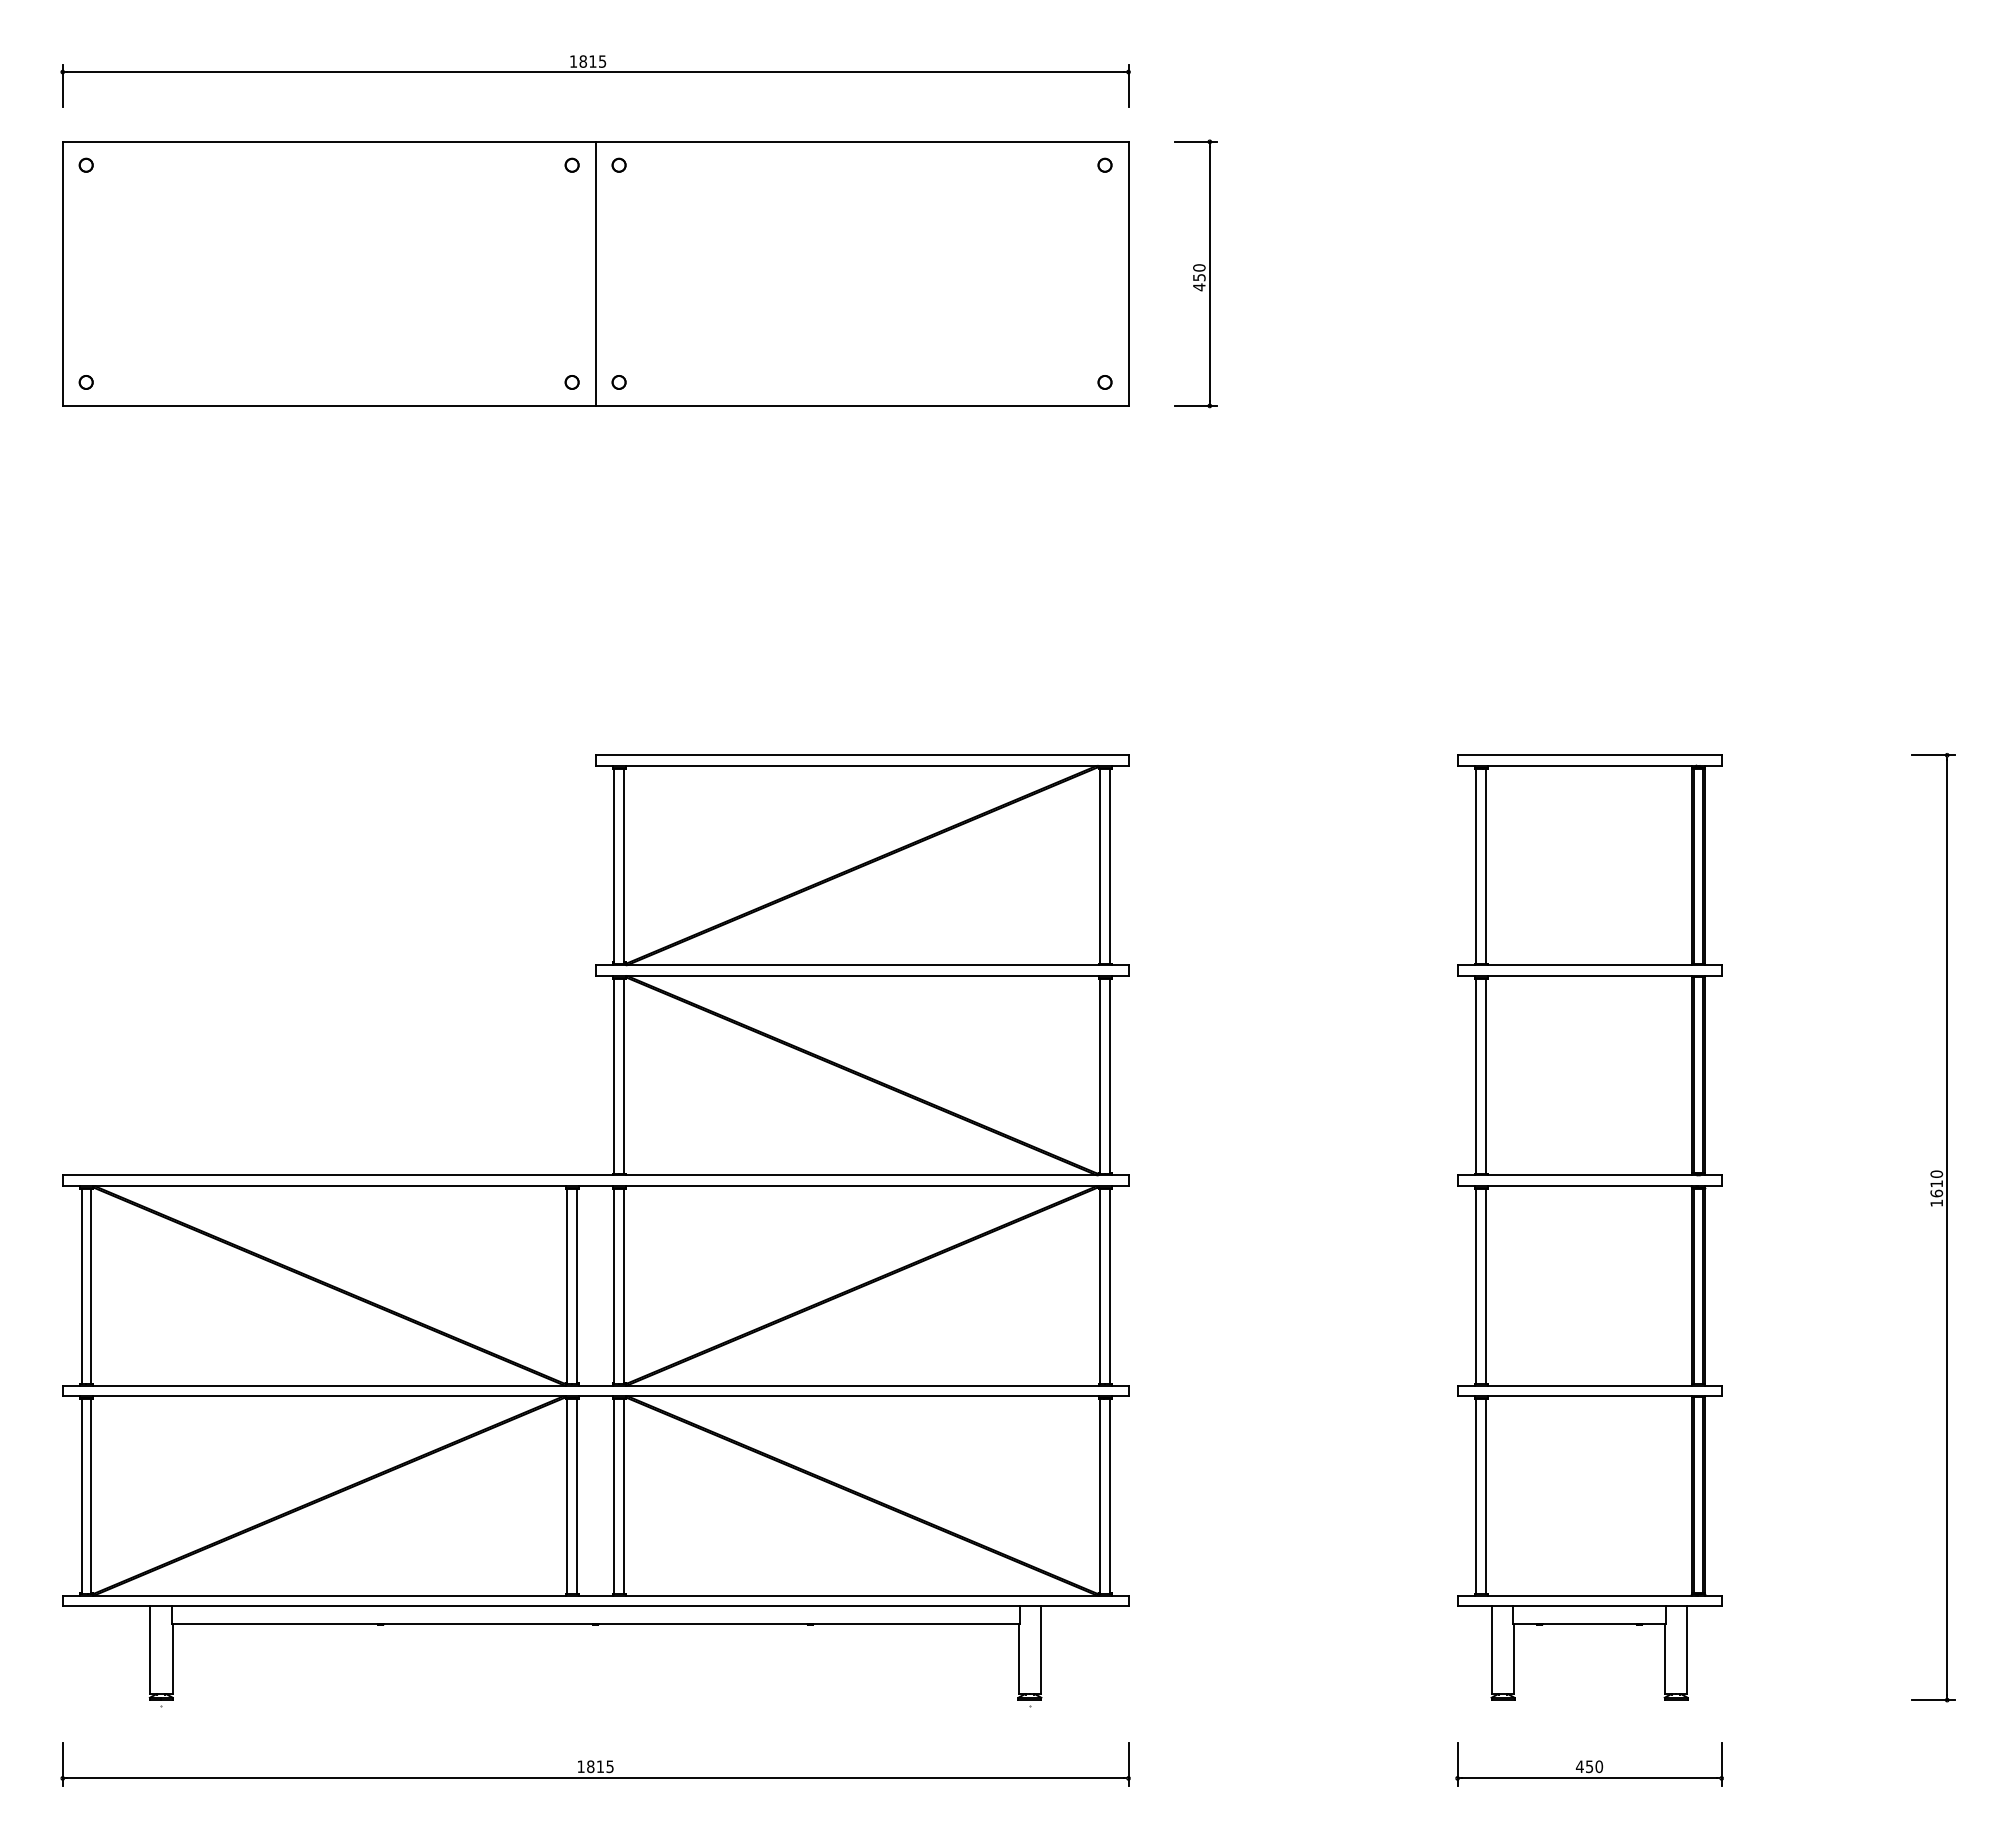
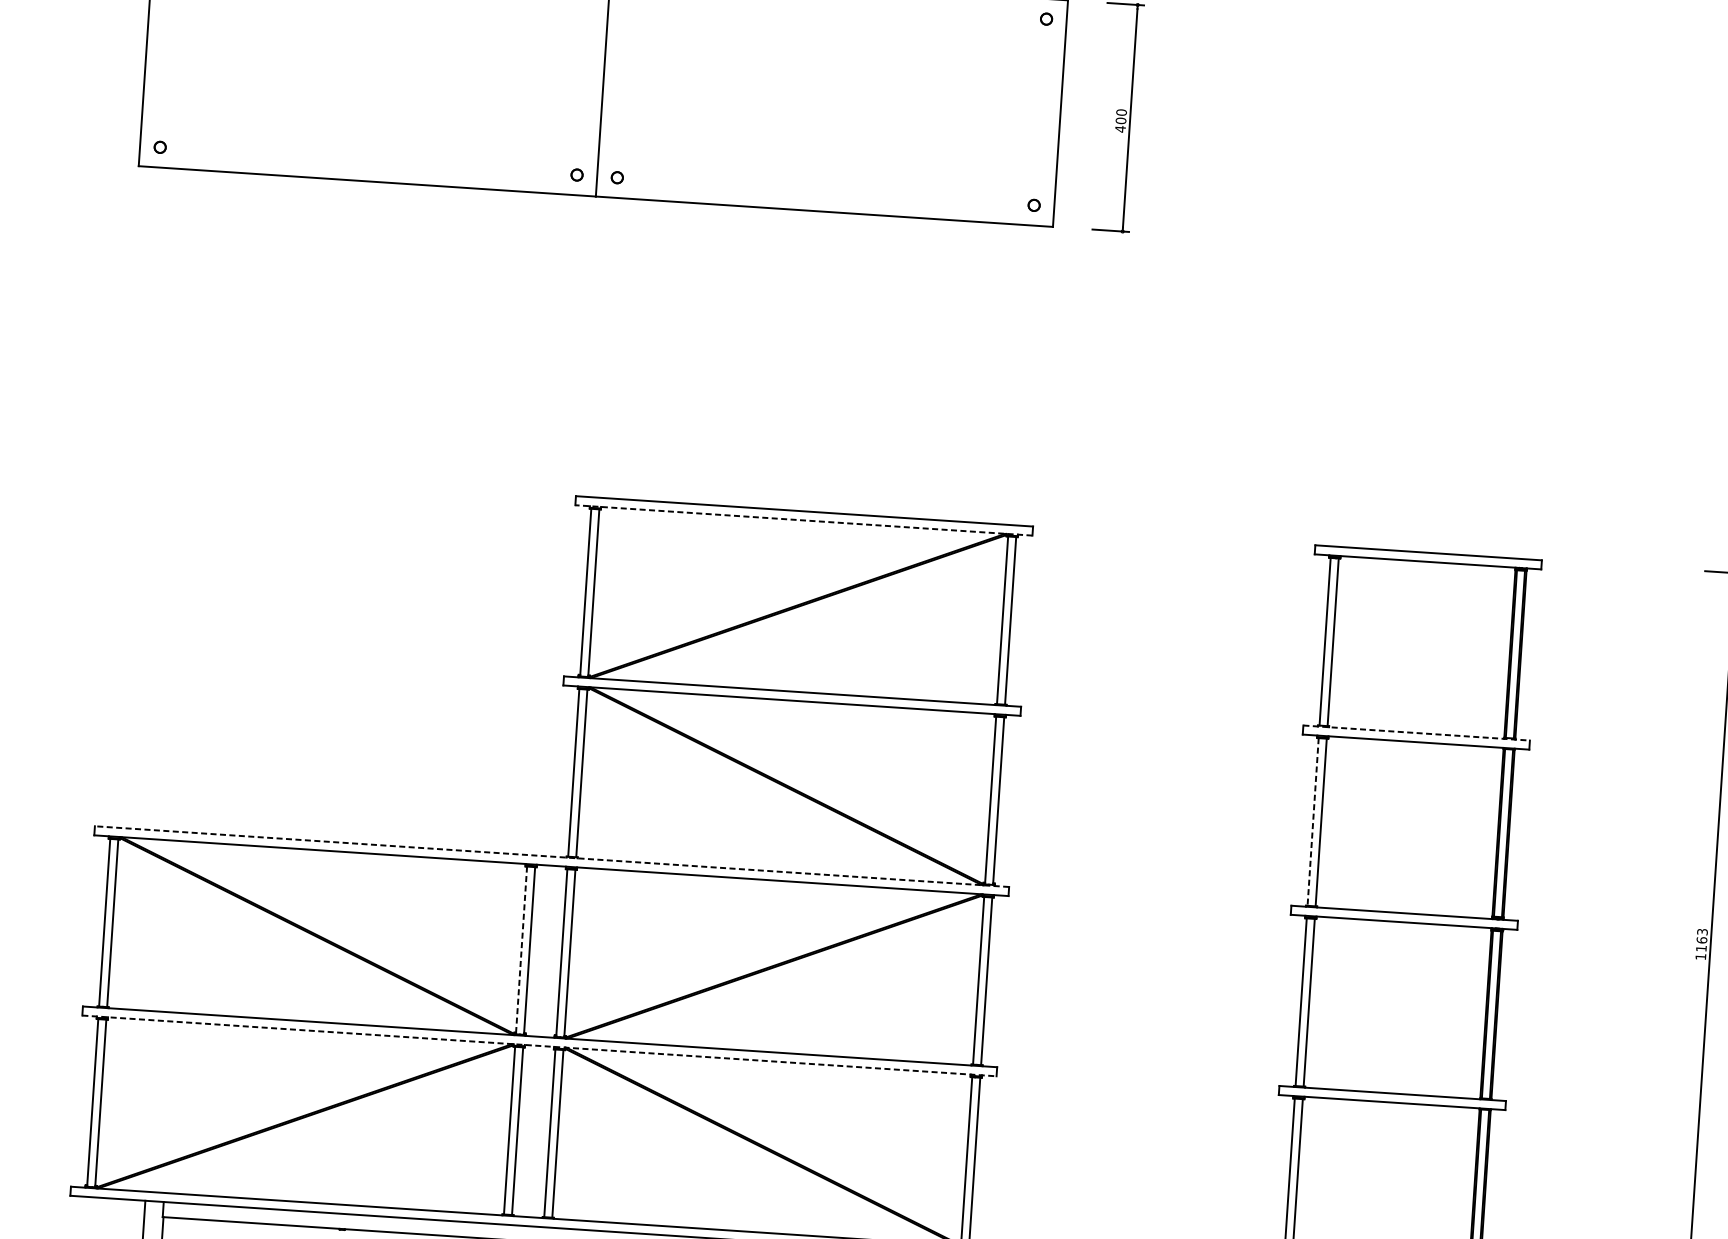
text: (1199, 277) -> (1121, 120), 450 -> 400
line: (861, 765) -> (803, 520), solid -> dashed
line: (1590, 965) -> (1417, 733), solid -> dashed
line: (1476, 1076) -> (1313, 821), solid -> dashed
line: (595, 1175) -> (551, 856), solid -> dashed
text: (1936, 1183) -> (1701, 939), 1610 -> 1163
line: (567, 1286) -> (521, 950), solid -> dashed
line: (595, 1396) -> (539, 1046), solid -> dashed

